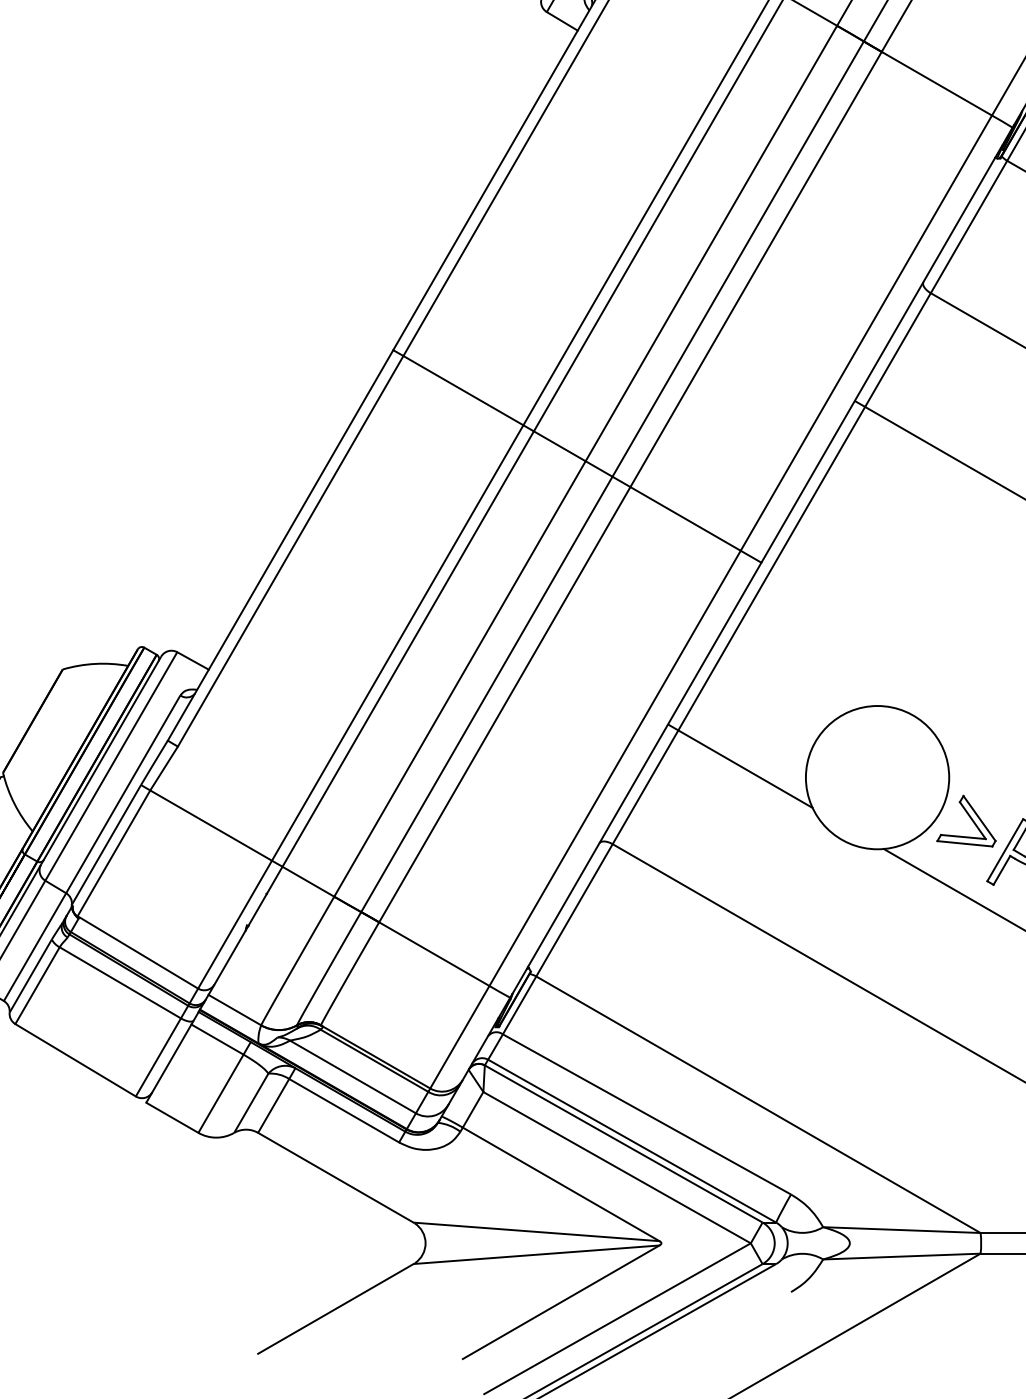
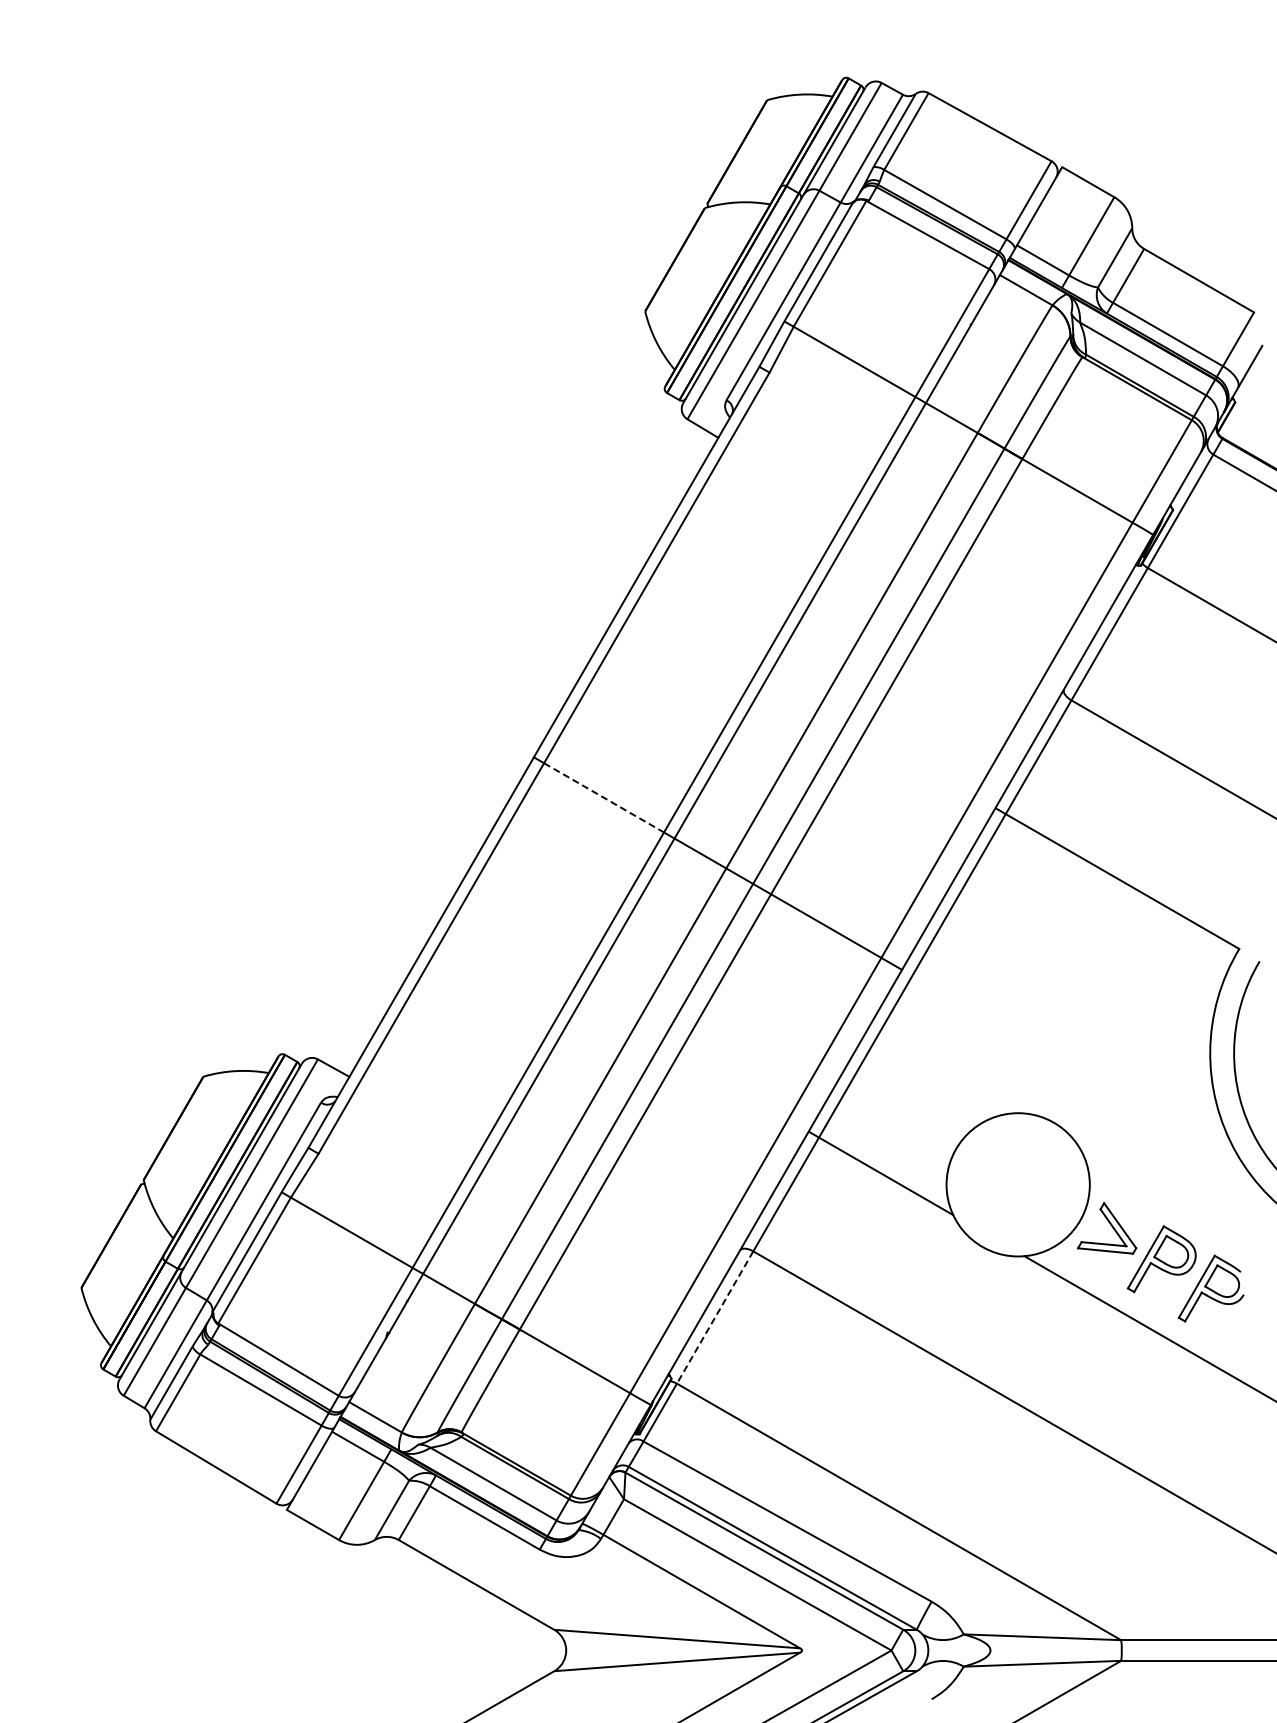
line: (463, 391) -> (604, 798), solid -> dashed
line: (573, 910) -> (714, 1317), solid -> dashed

